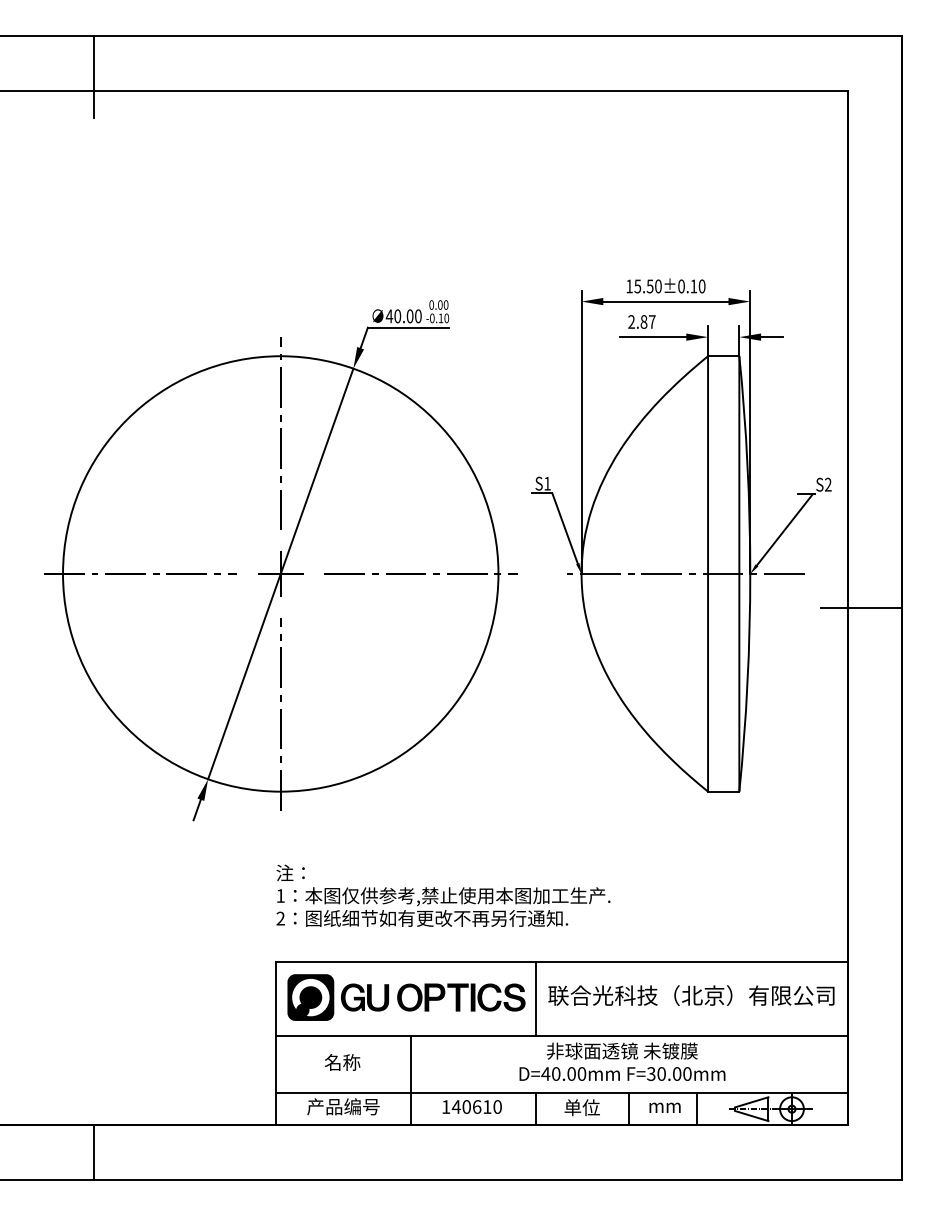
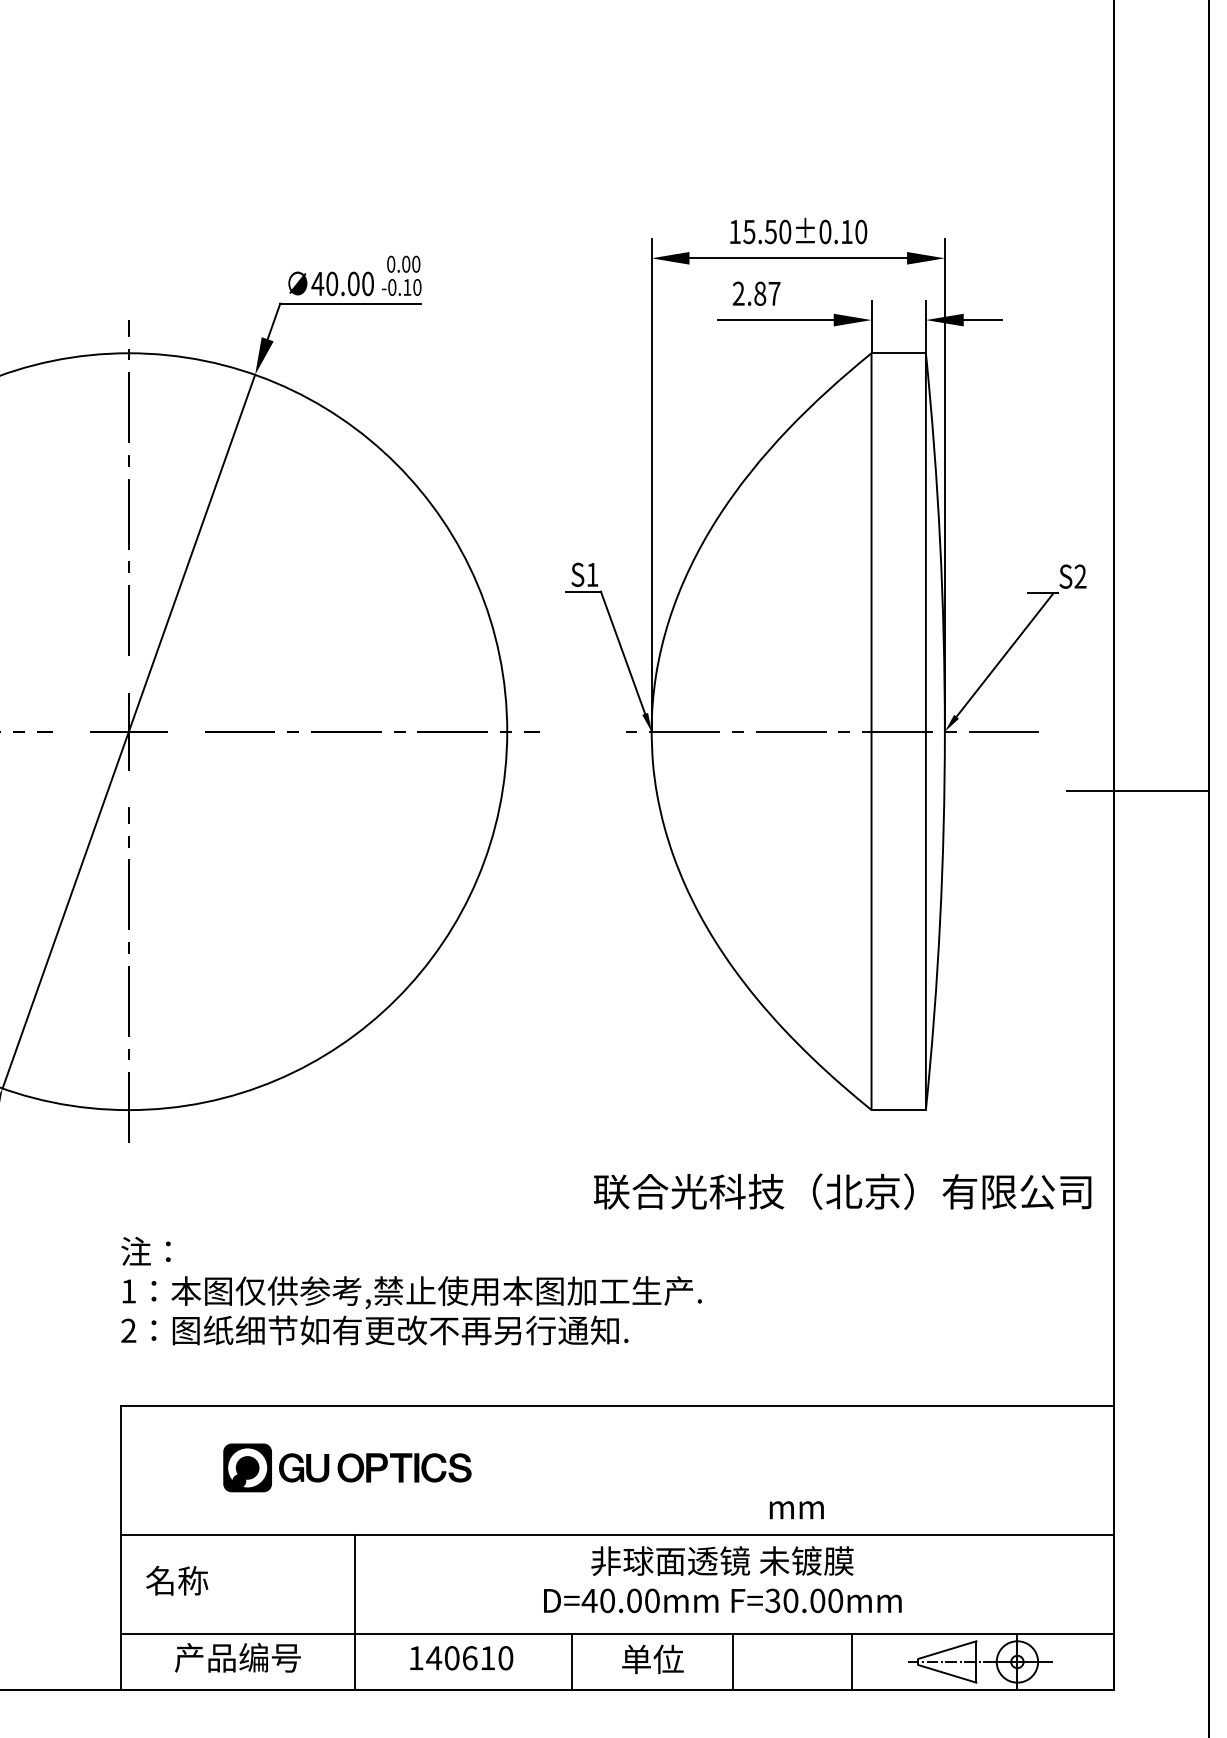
text: (691, 995) -> (842, 1191), moved
part: (406, 997) -> (347, 1467), size x0.6
line: (535, 998) -> (571, 1469), removed
text: (342, 1062) -> (177, 1580), moved
text: (664, 1107) -> (795, 1509), moved

